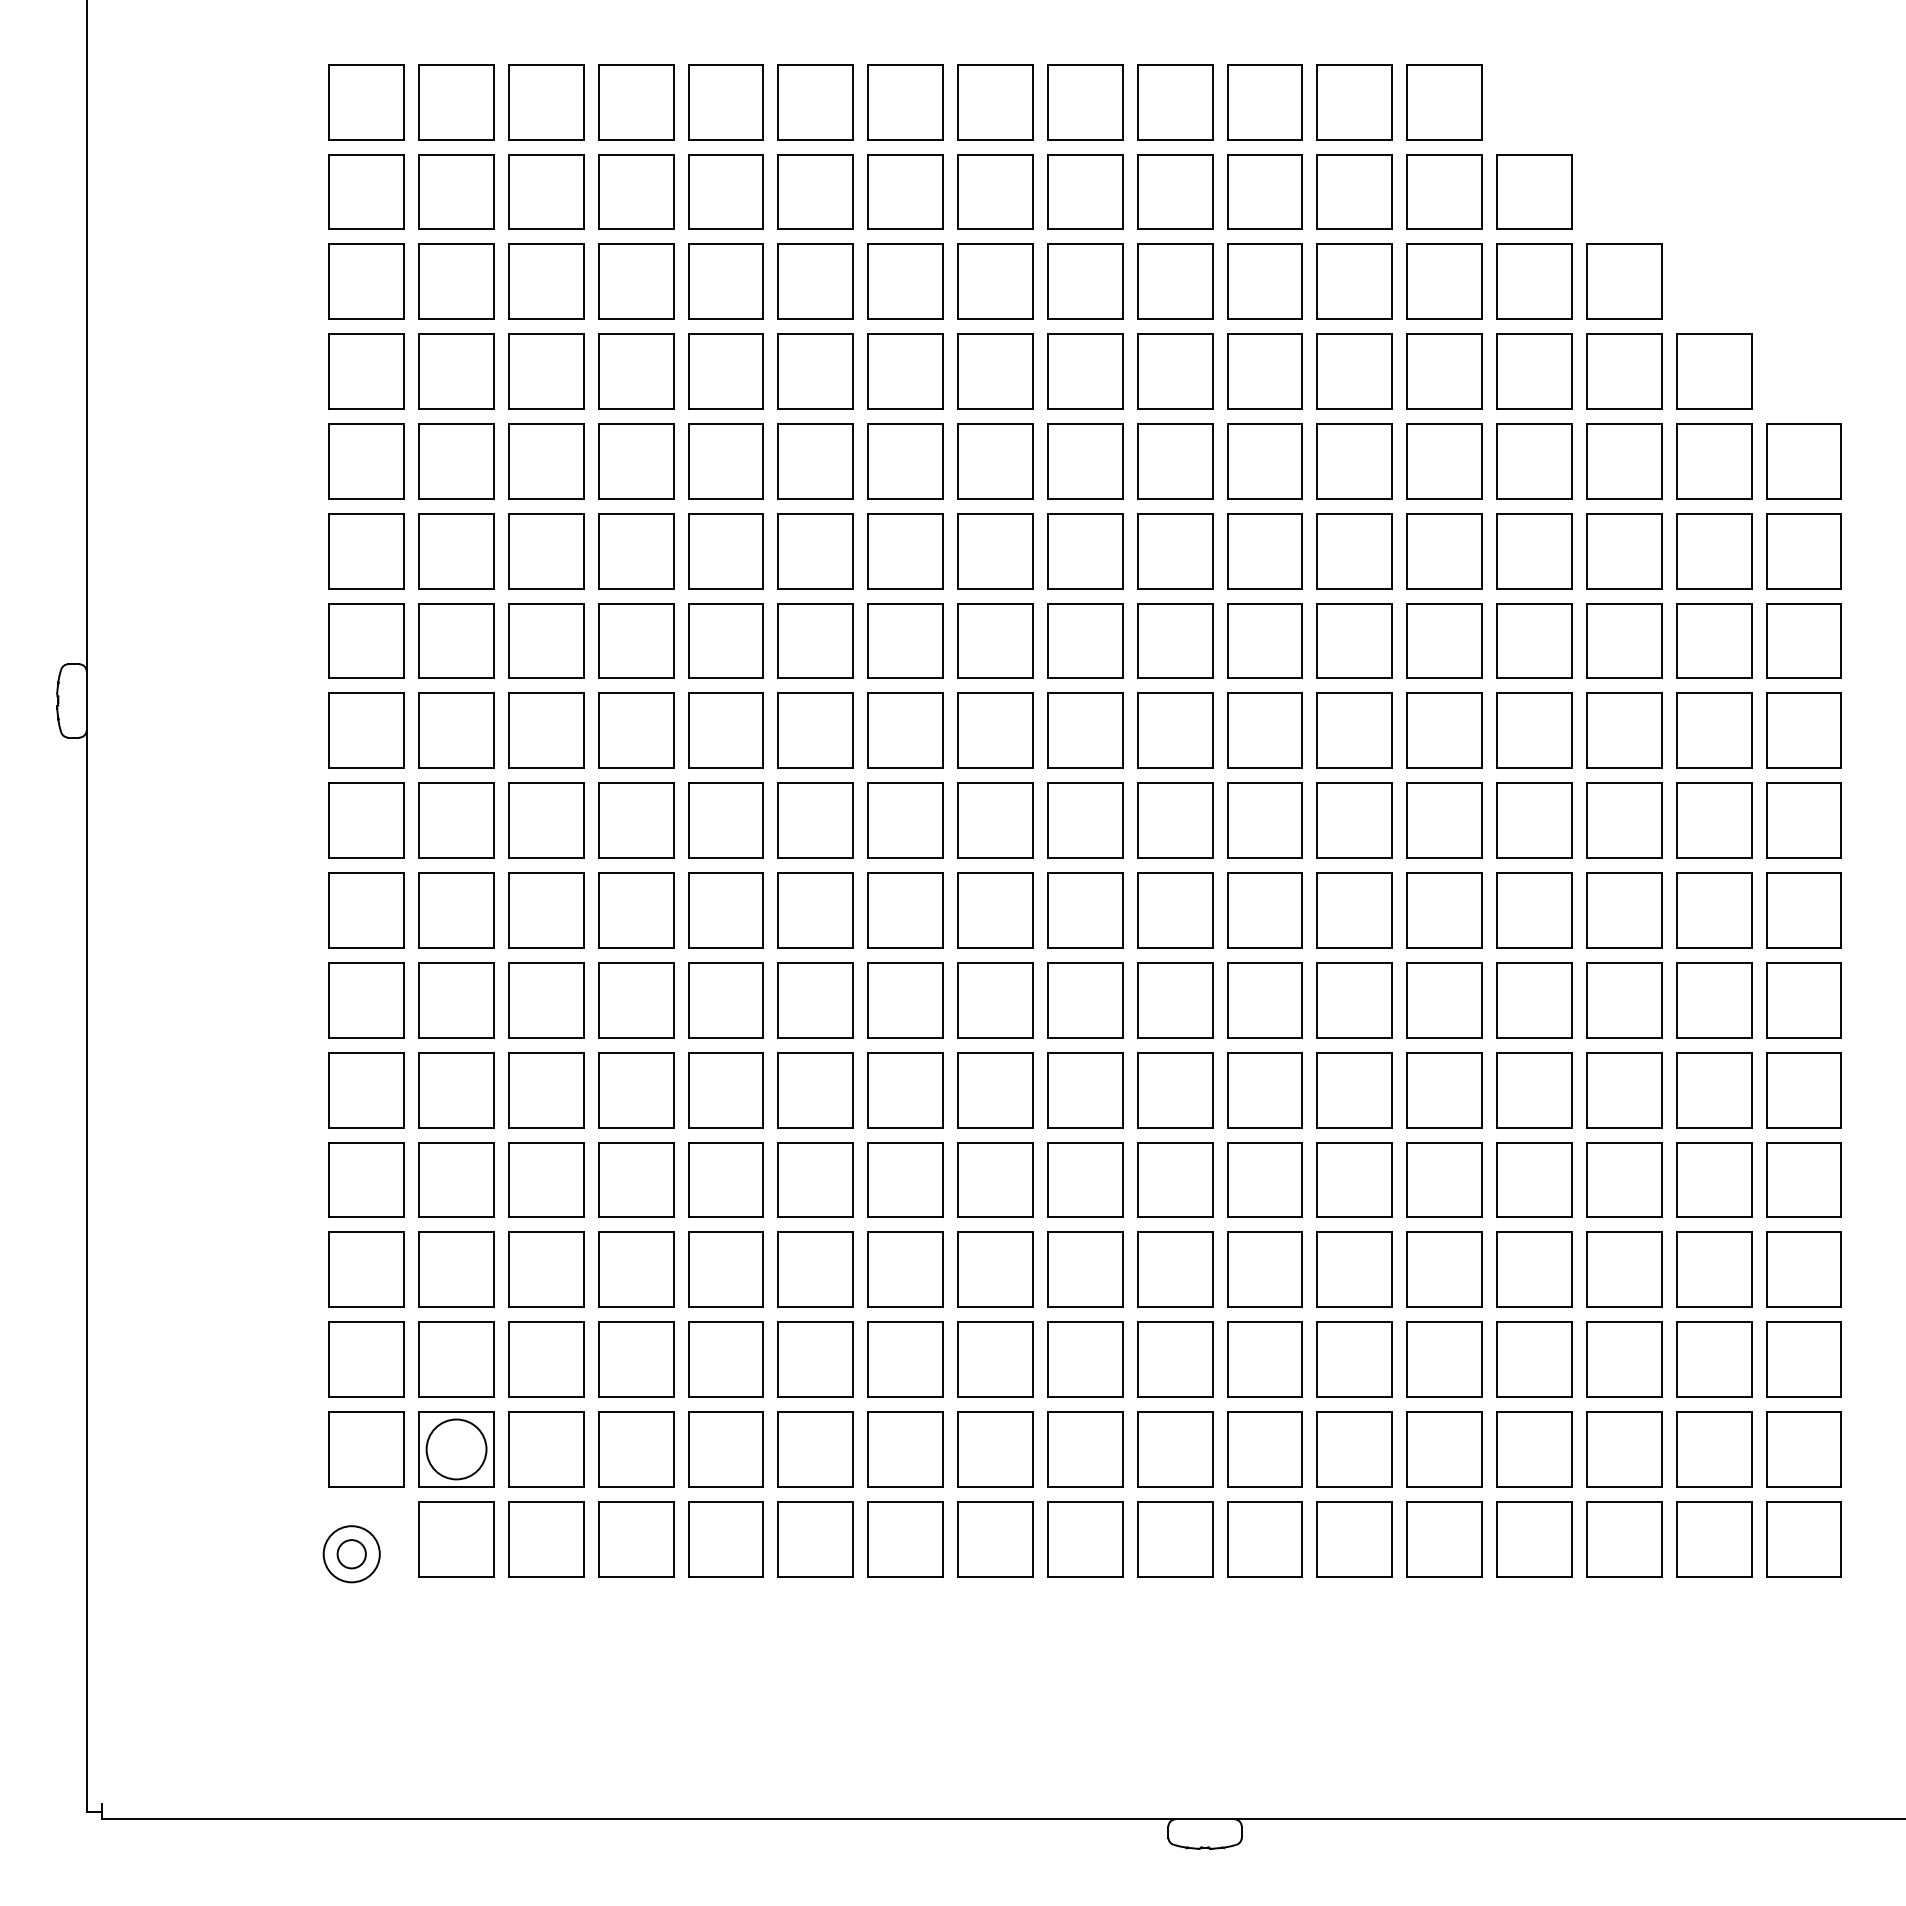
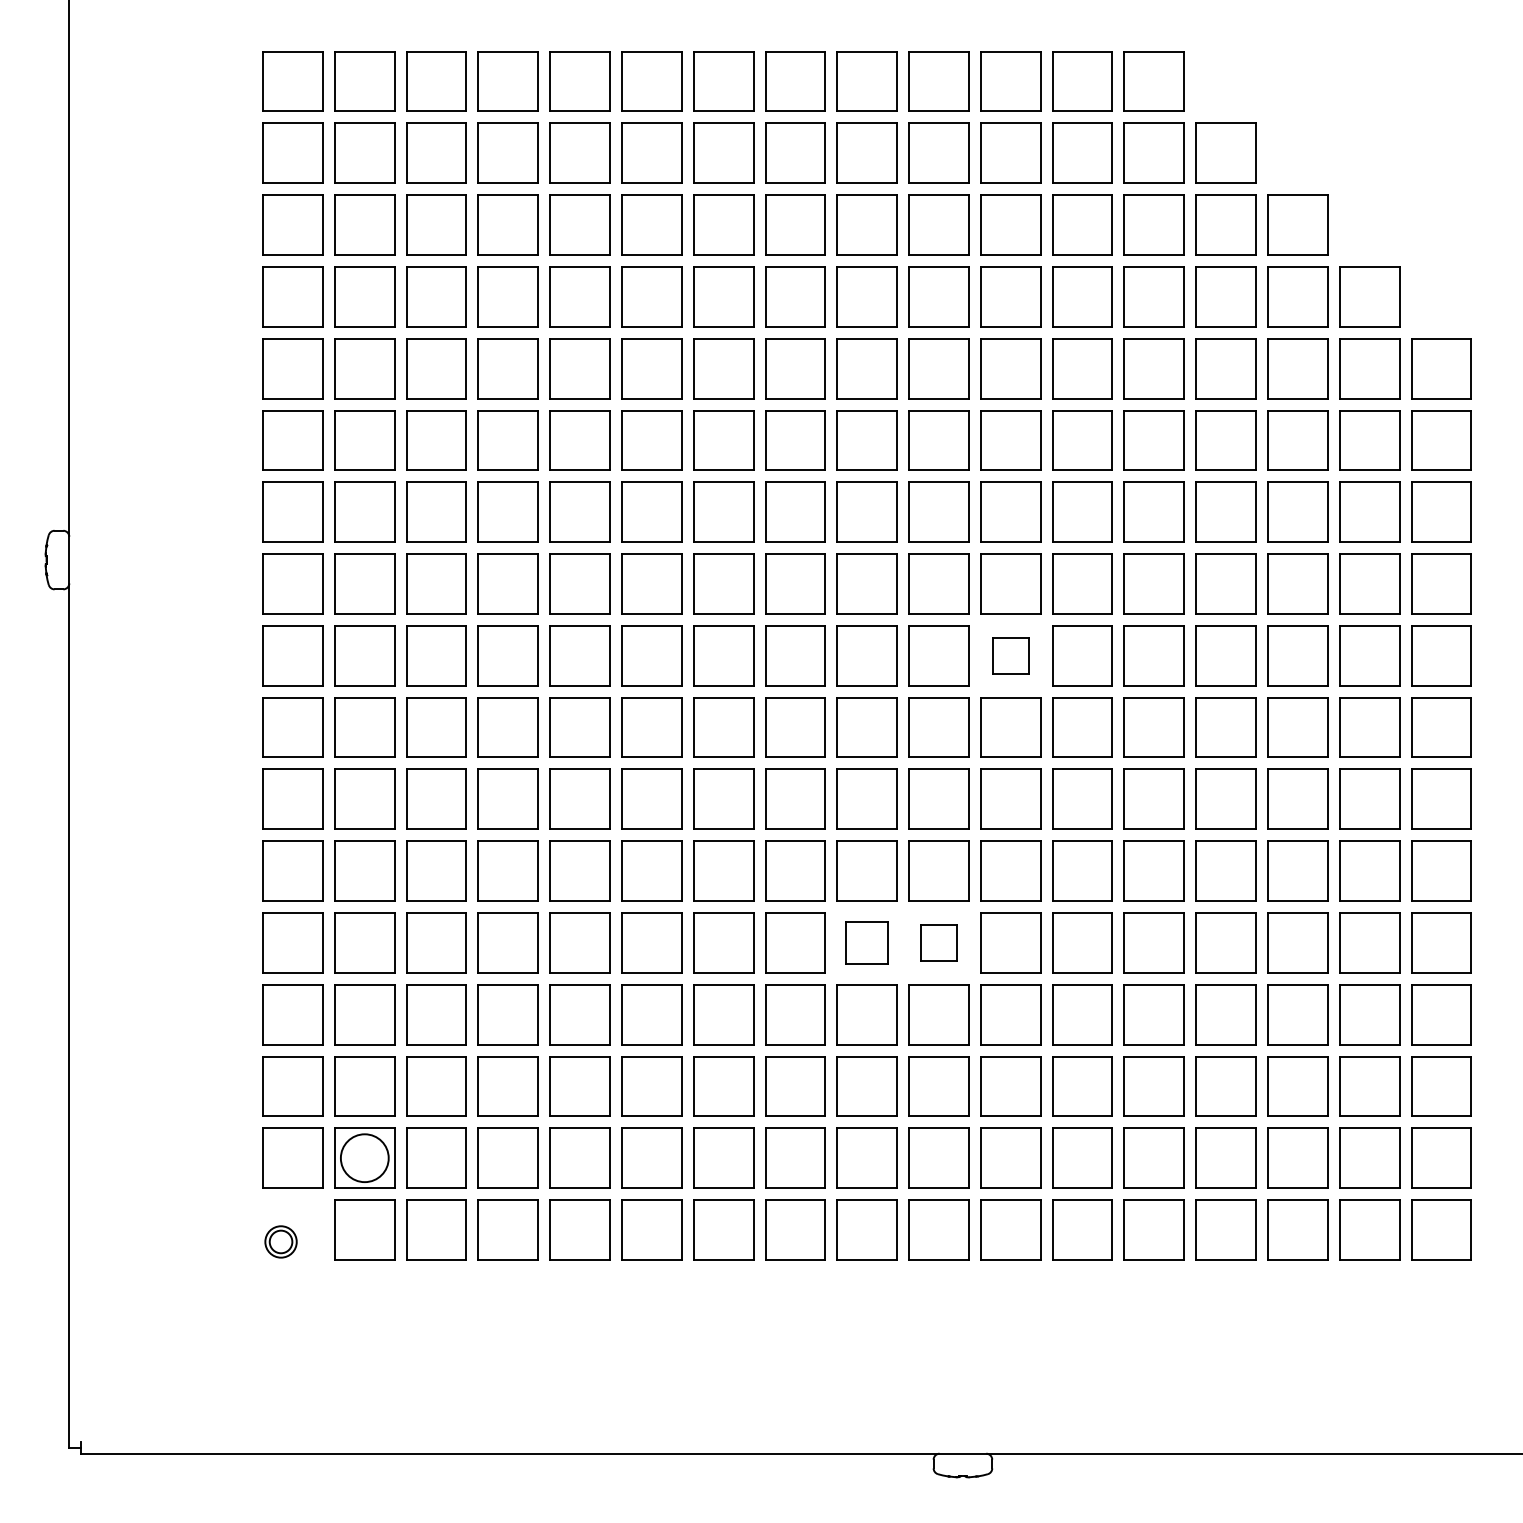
part: (1264, 820) -> (1010, 655), size x0.6
part: (1085, 1179) -> (867, 942), size x0.7
part: (1175, 1179) -> (939, 942), size x0.6
circle: (351, 1554) -> (280, 1242), size x0.7

